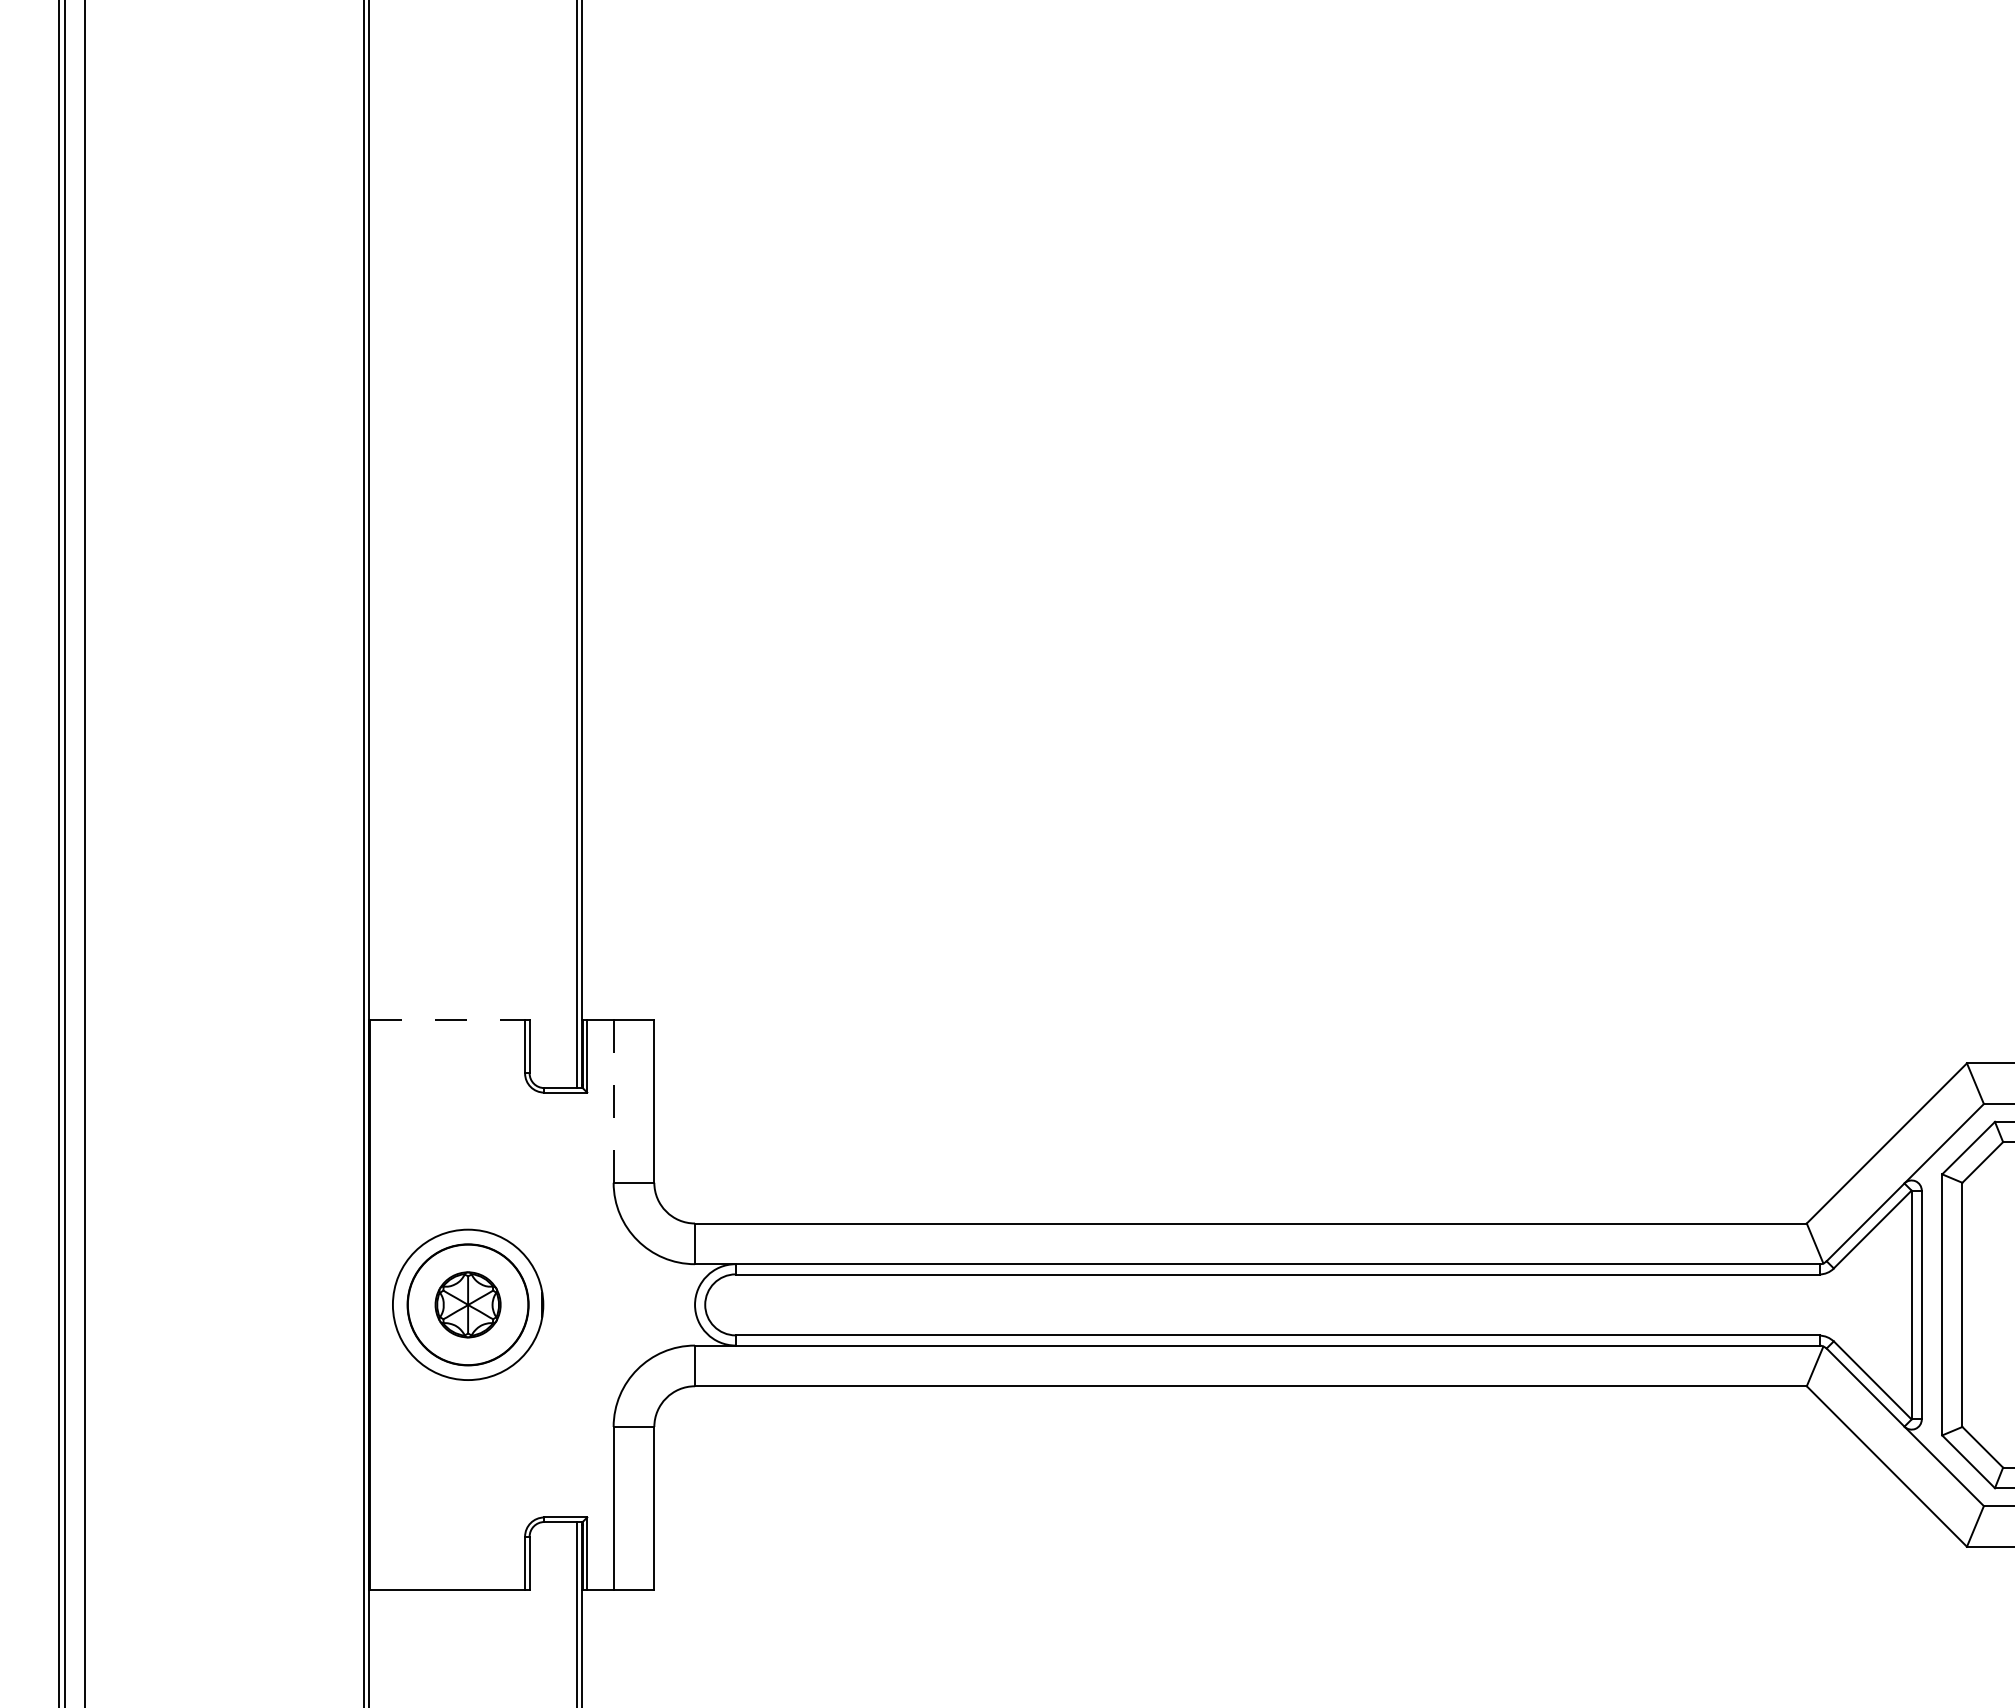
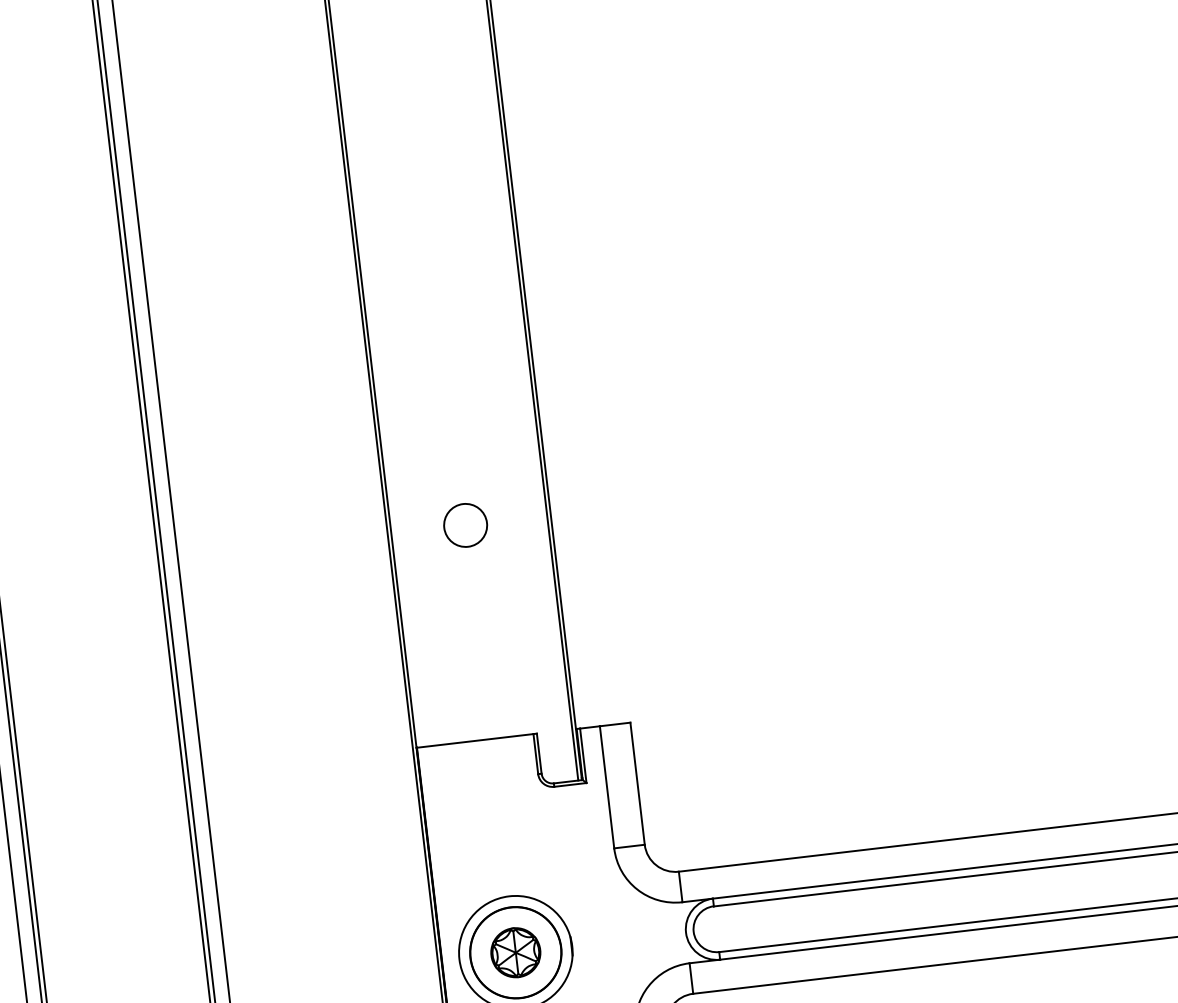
circle: (467, 734) -> (465, 524), added
line: (447, 1020) -> (475, 741), dashed -> solid
line: (613, 1100) -> (606, 786), dashed -> solid

